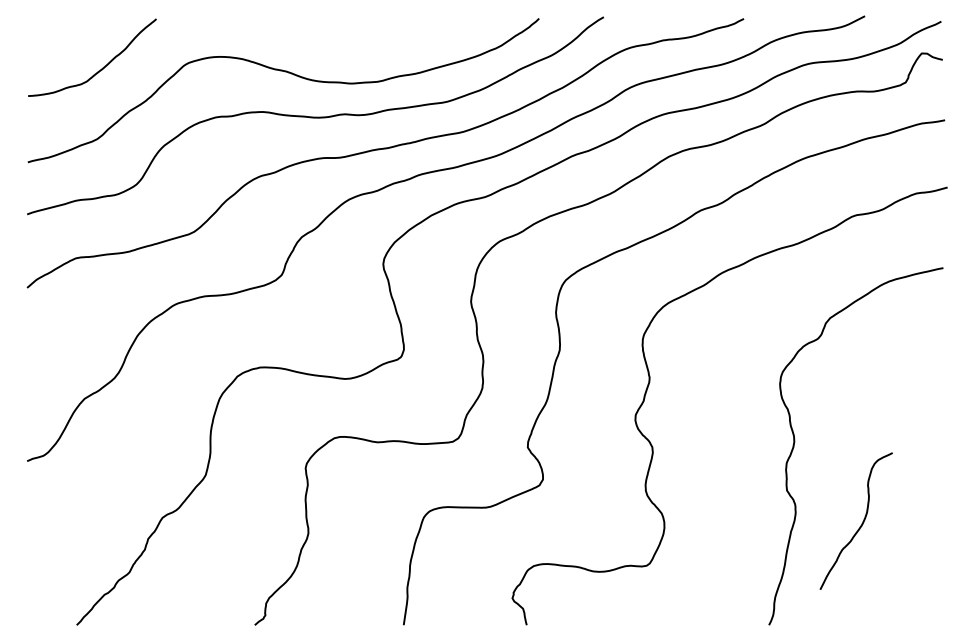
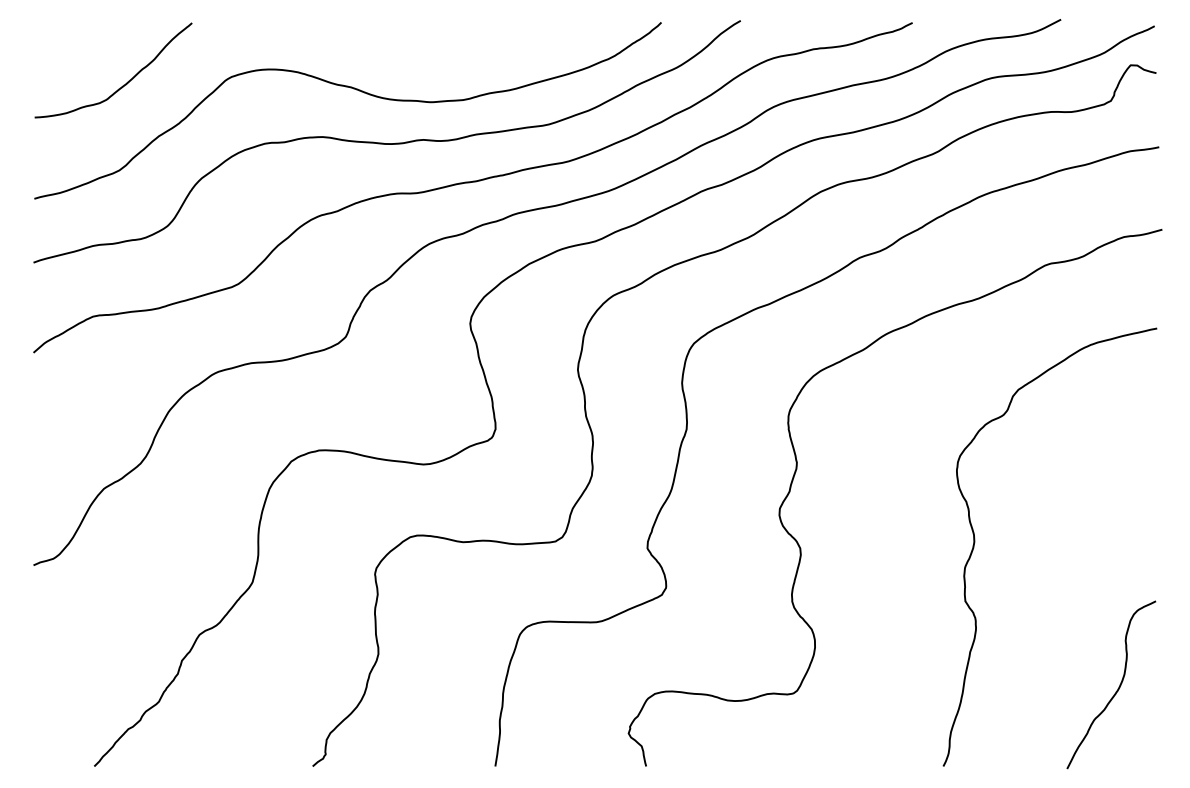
curve: (861, 524) -> (1117, 688), moved

